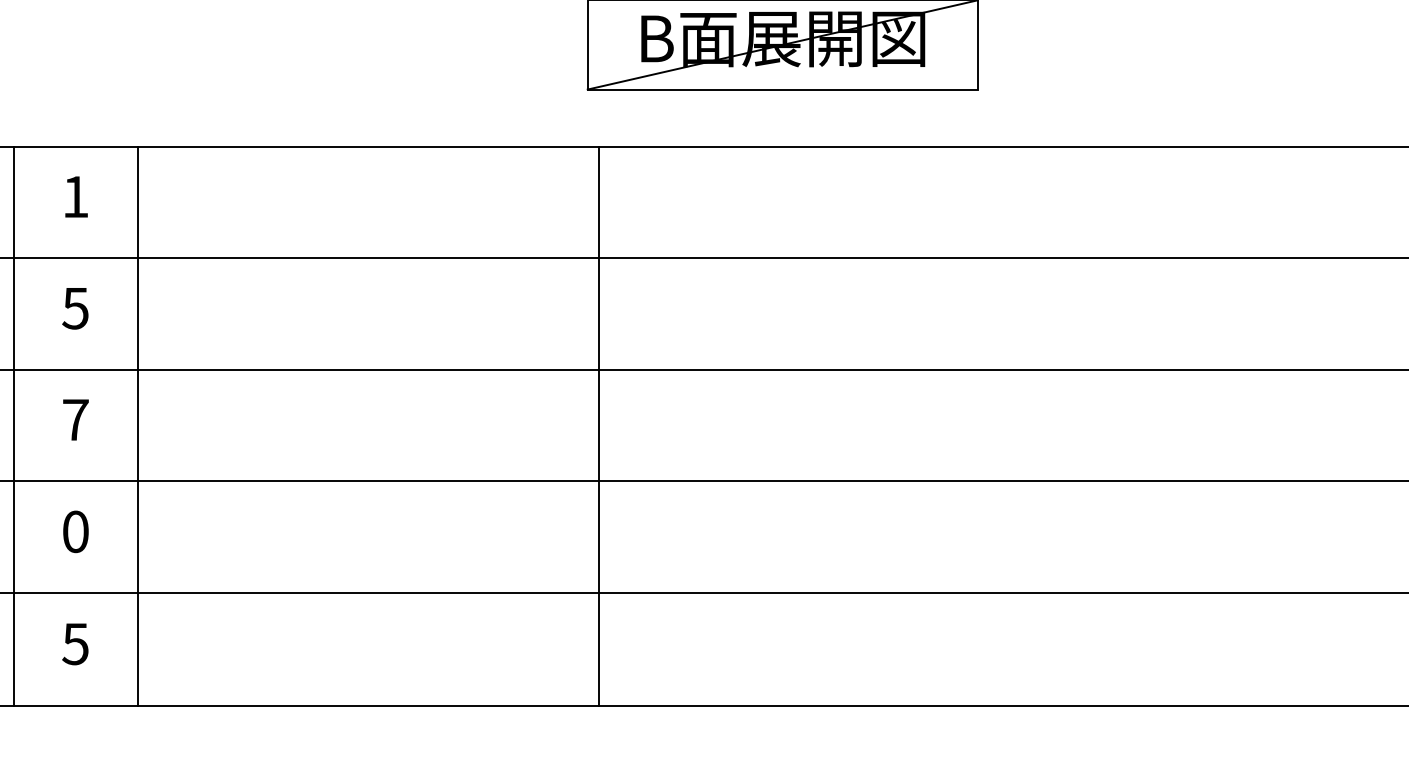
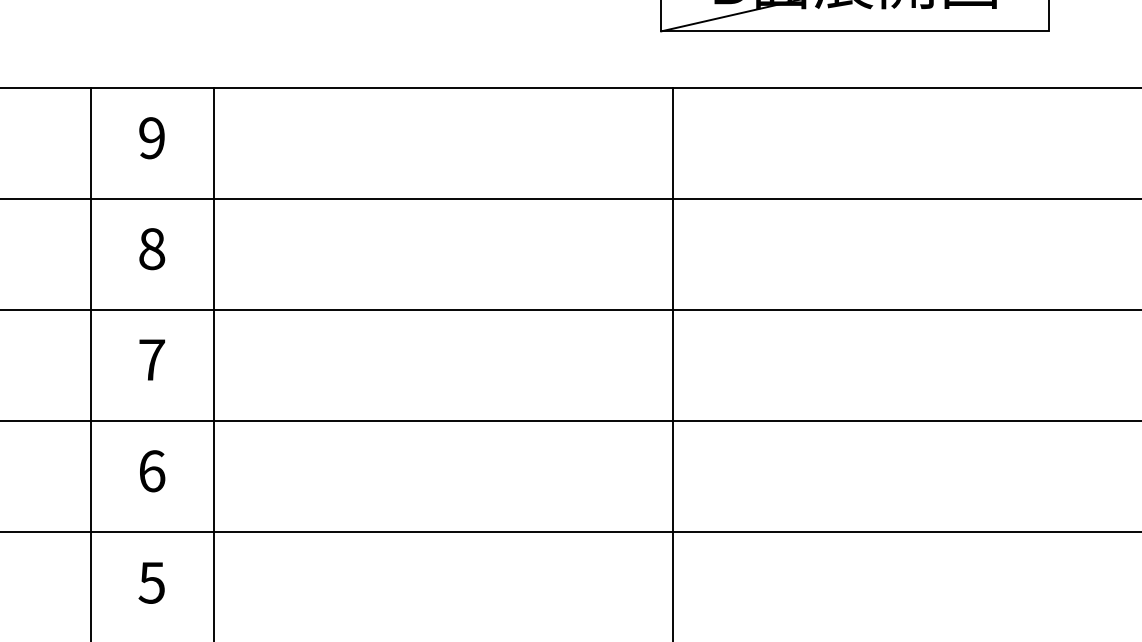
text: (75, 196) -> (151, 137), 1 -> 9
text: (75, 308) -> (151, 249), 5 -> 8
text: (75, 531) -> (151, 470), 0 -> 6

